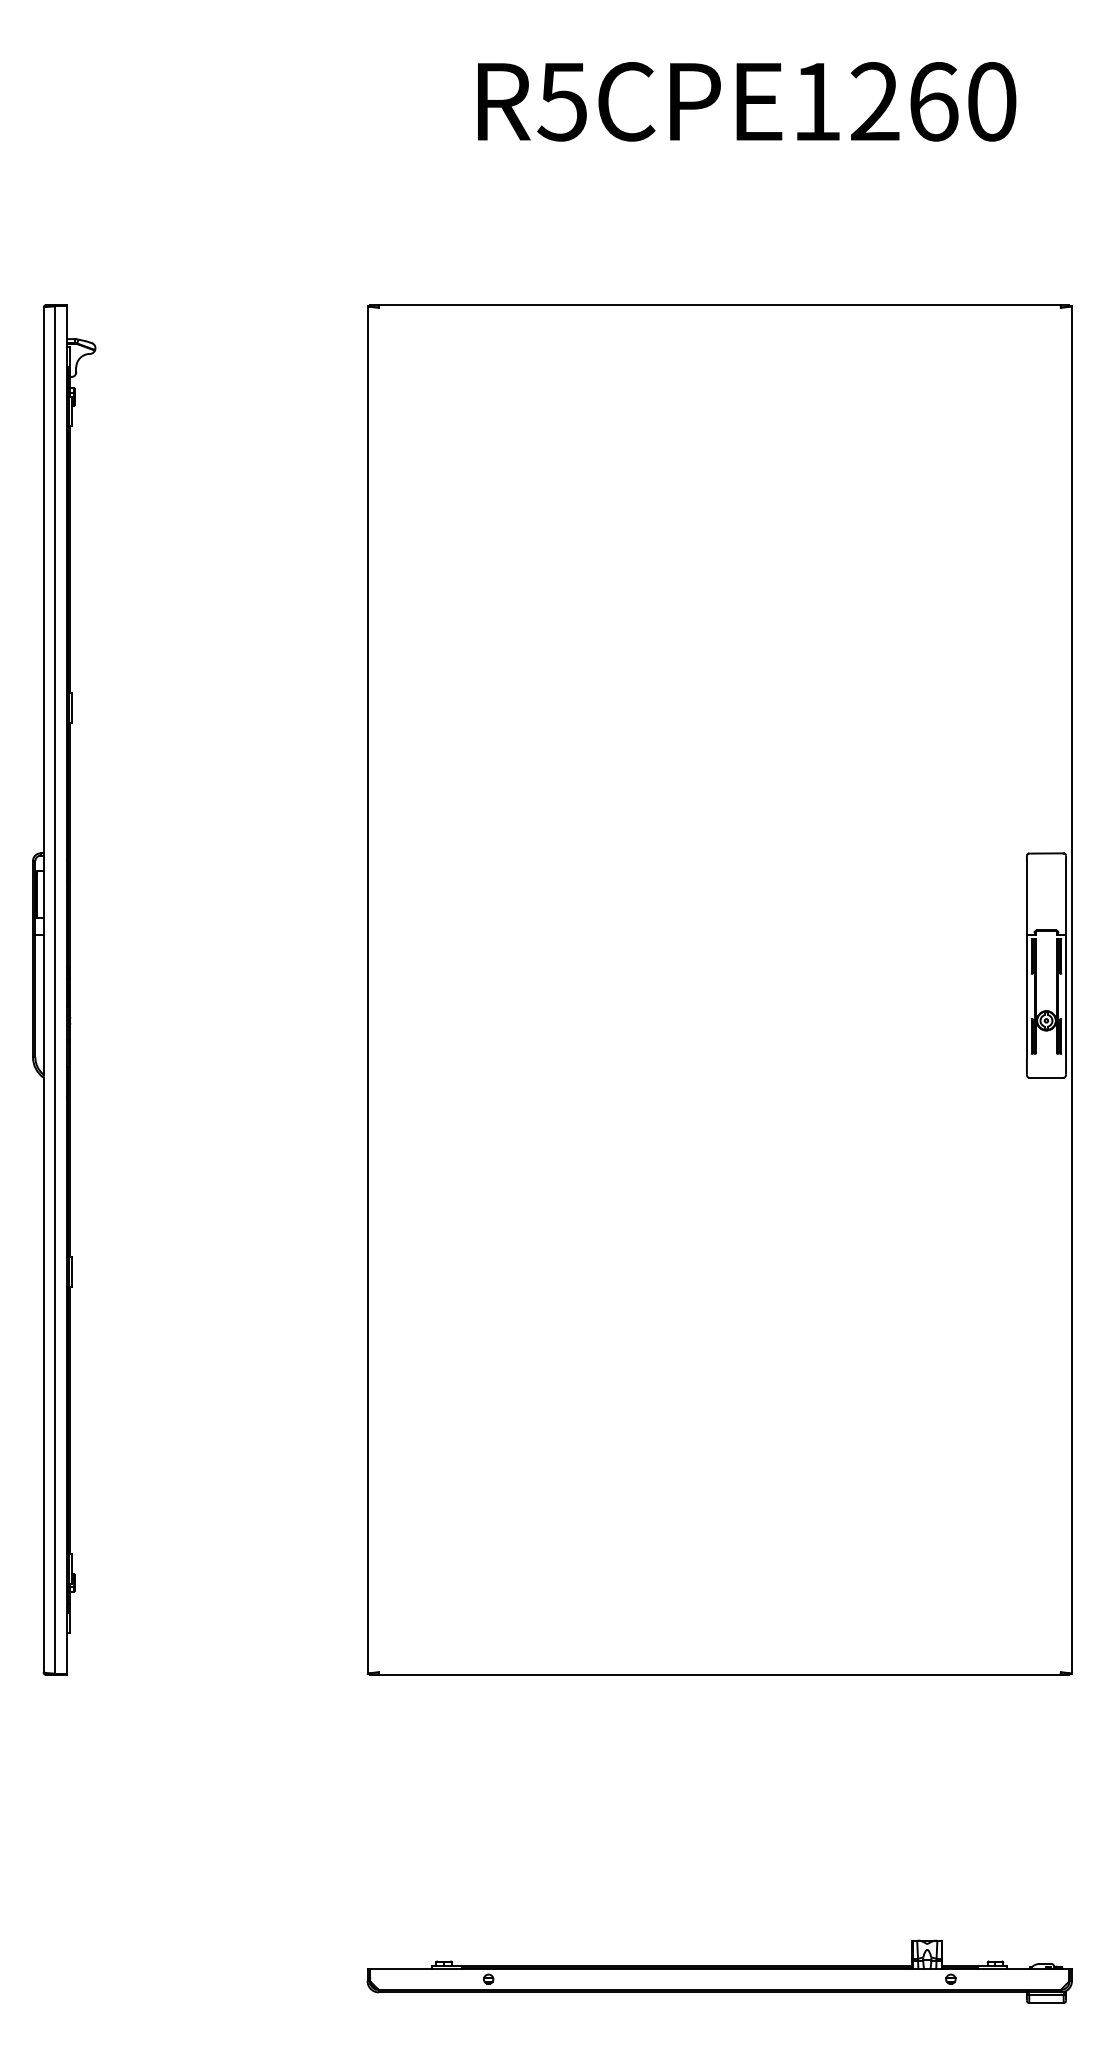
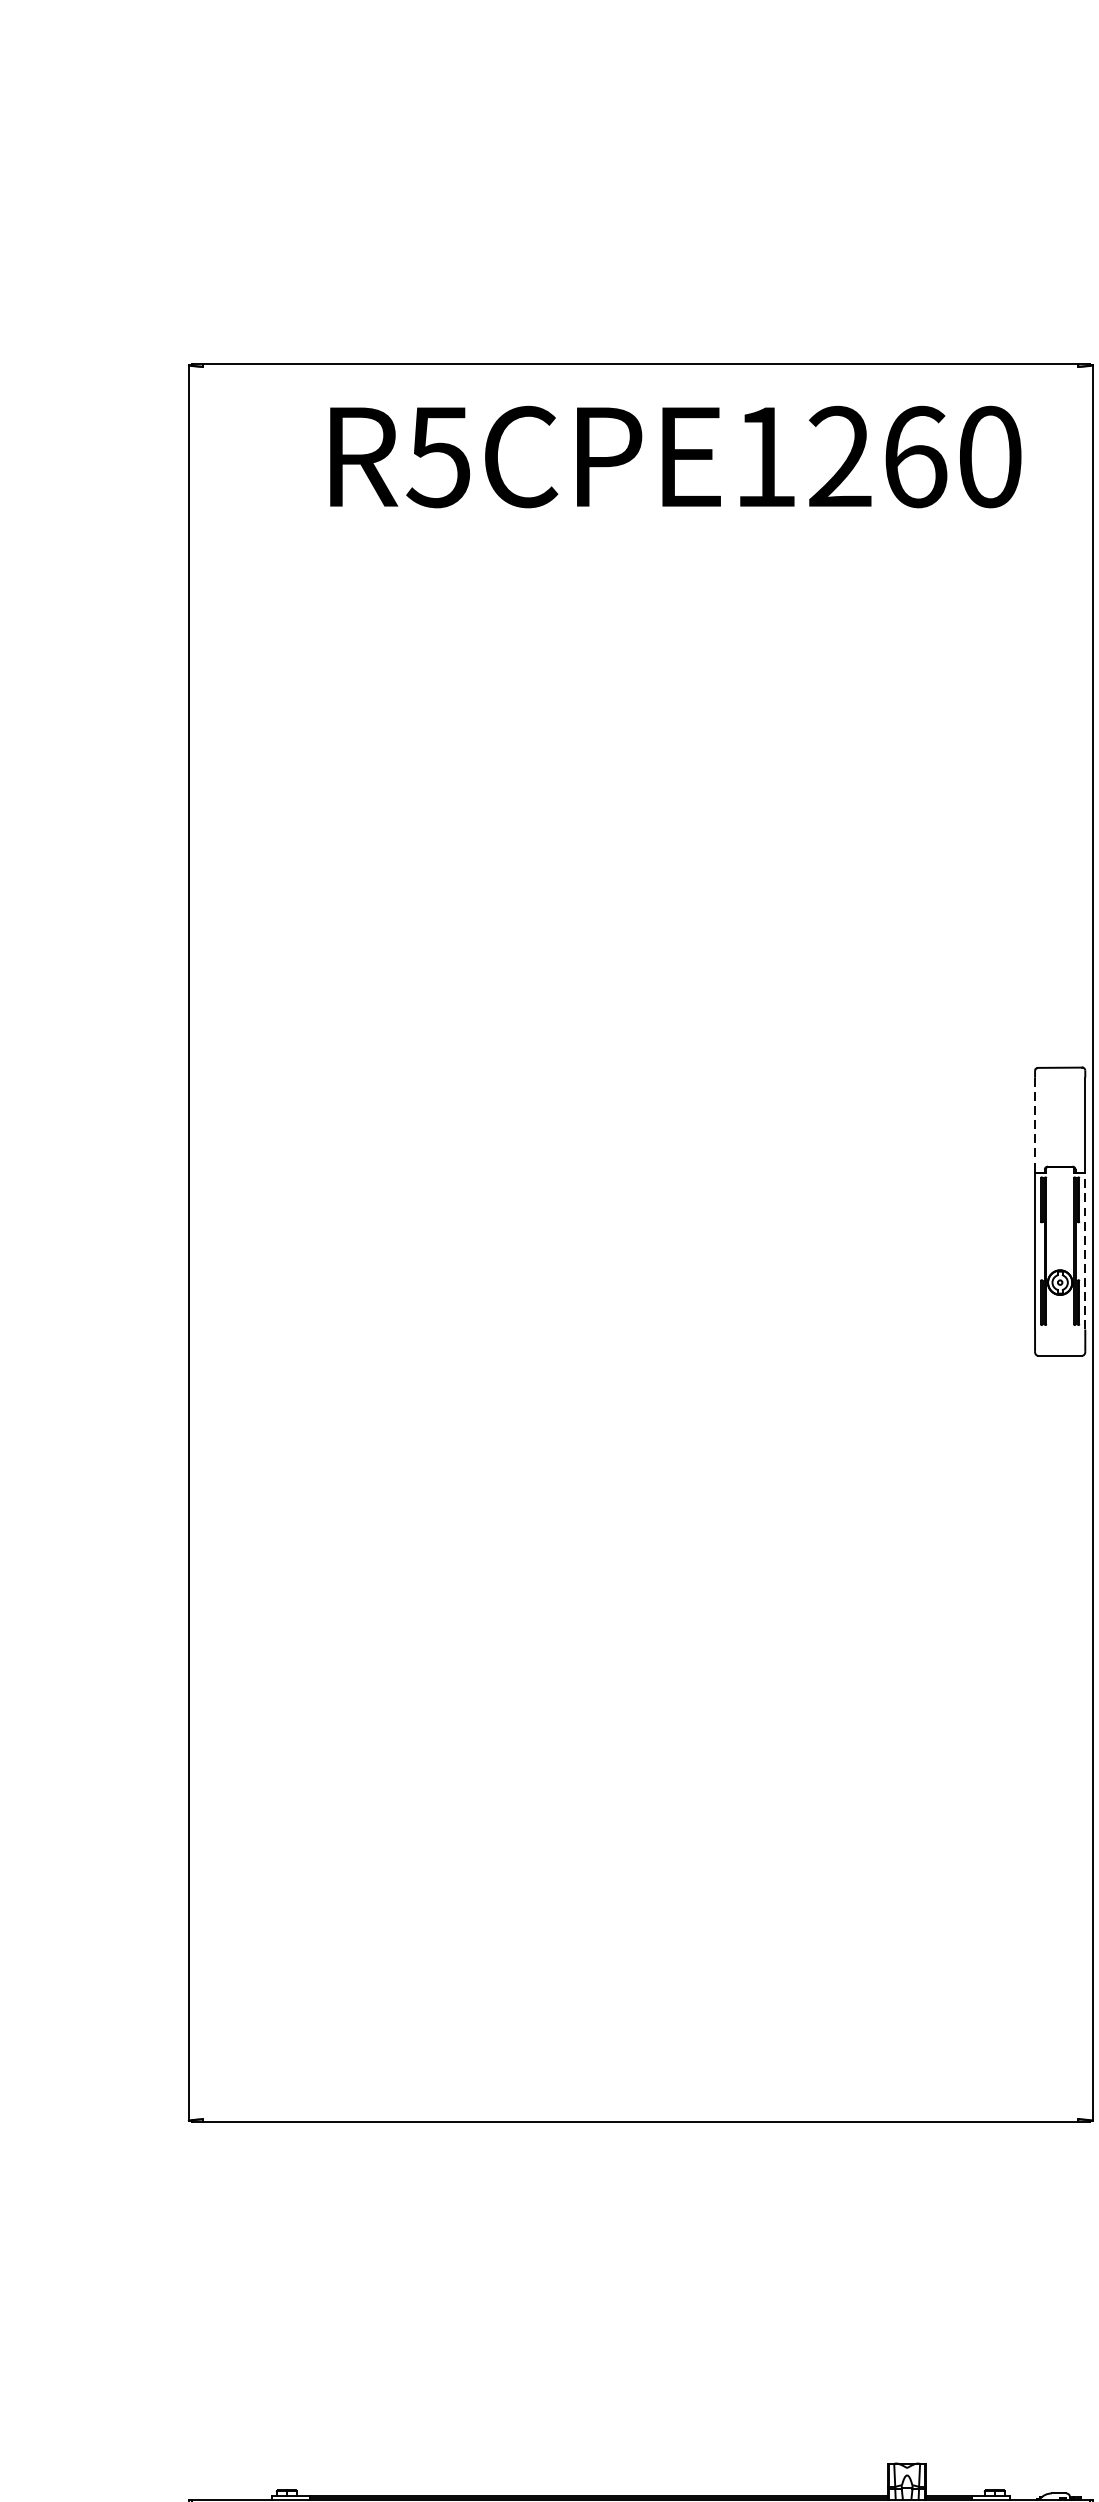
text: (747, 101) -> (676, 456), moved
line: (1026, 898) -> (1034, 1125), solid -> dashed
line: (1066, 996) -> (1085, 1251), solid -> dashed

